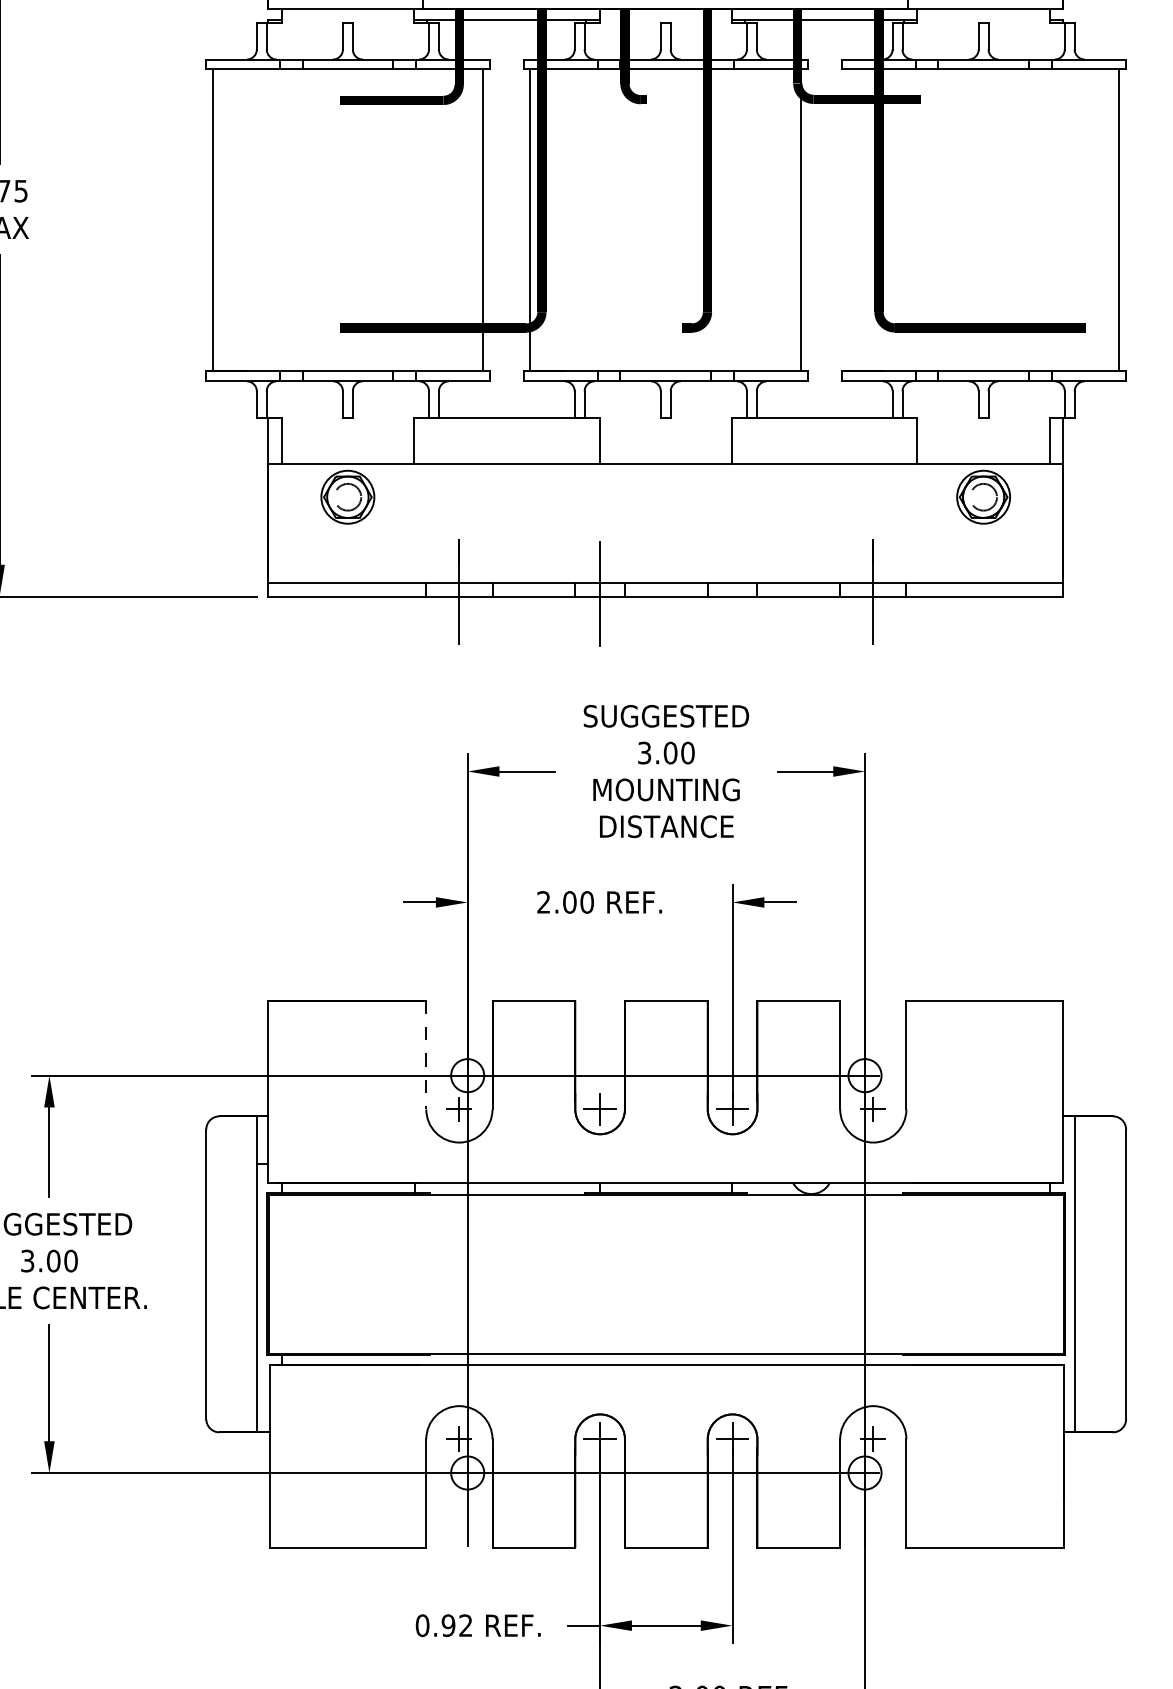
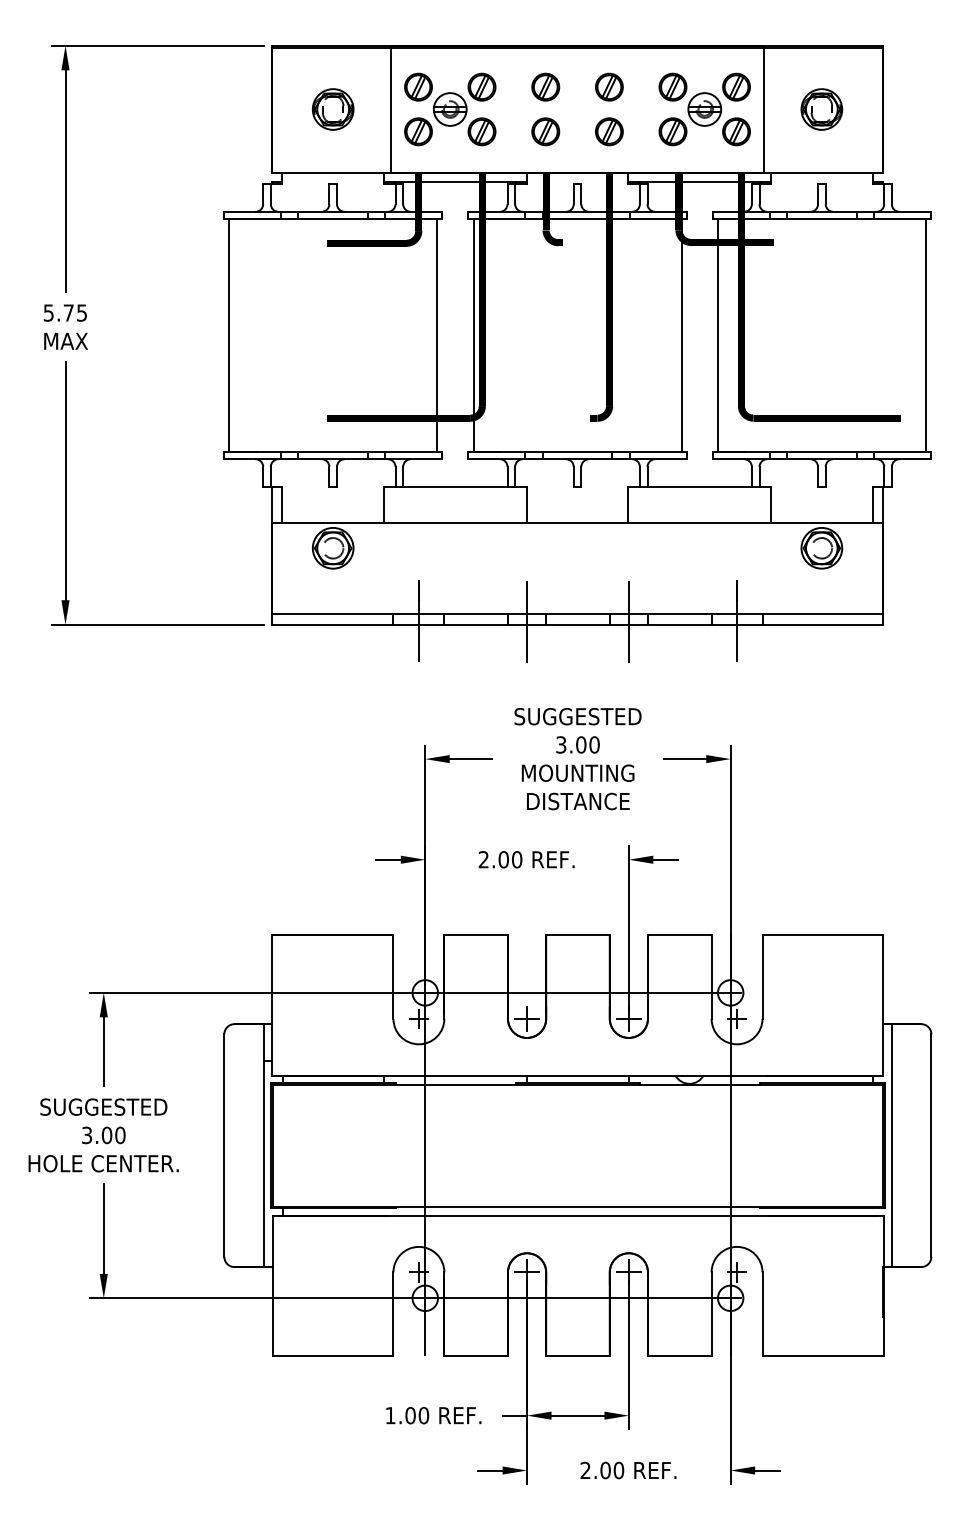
line: (847, 220) -> (717, 335), added
line: (732, 593) -> (628, 622), added
line: (426, 1055) -> (393, 977), dashed -> solid
text: (444, 1625) -> (407, 1415), 0.92 -> 1.00

